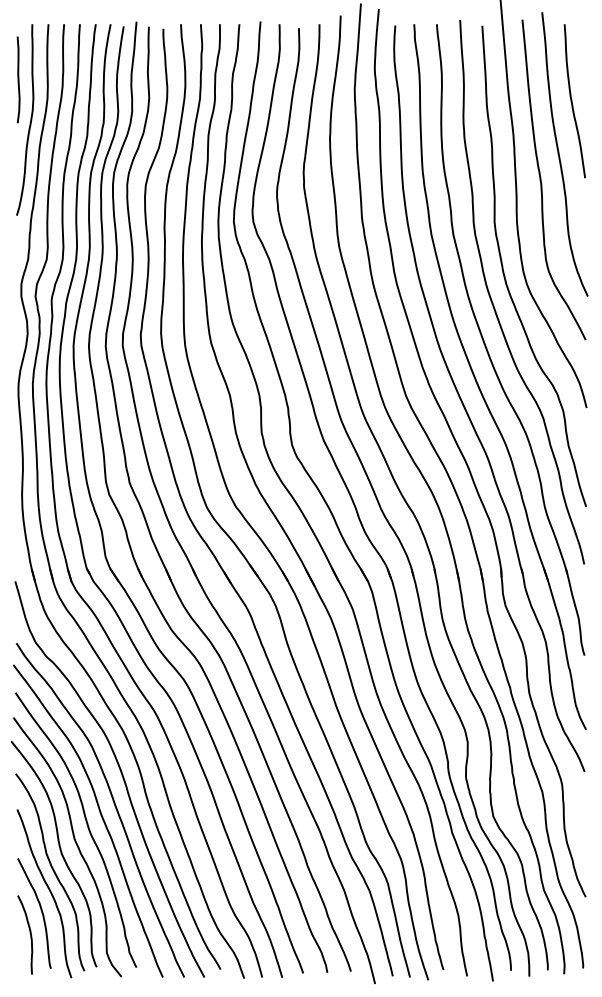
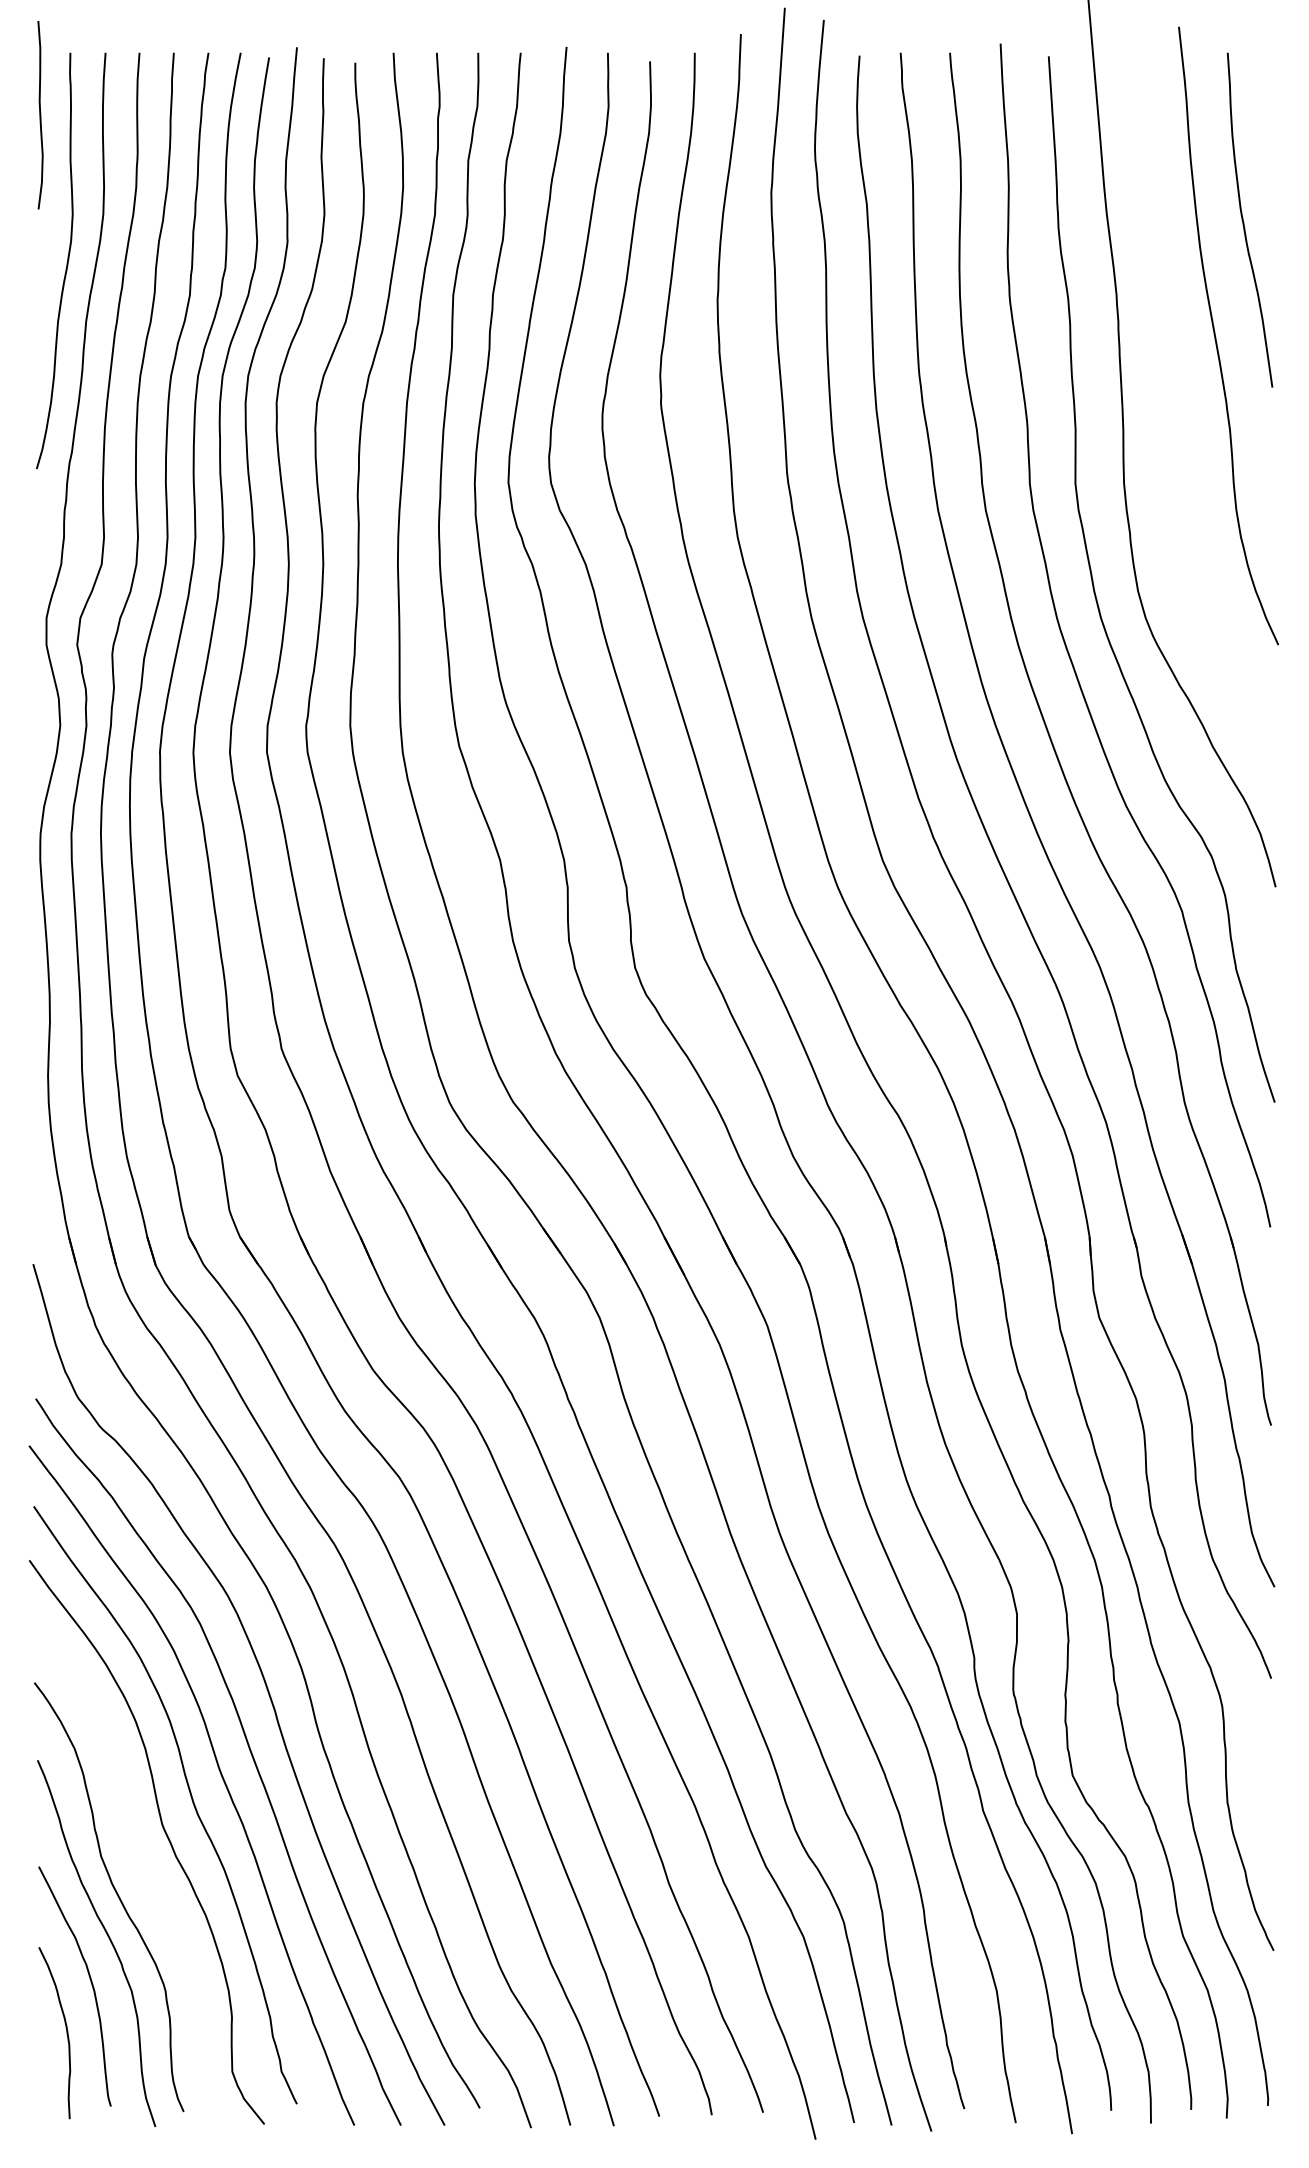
curve: (18, 79) -> (40, 114), moved
curve: (542, 183) -> (1179, 399), removed
curve: (60, 853) -> (131, 1855), removed

